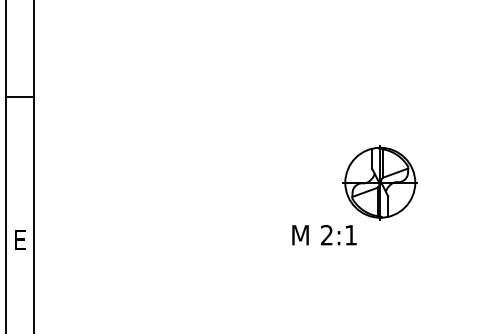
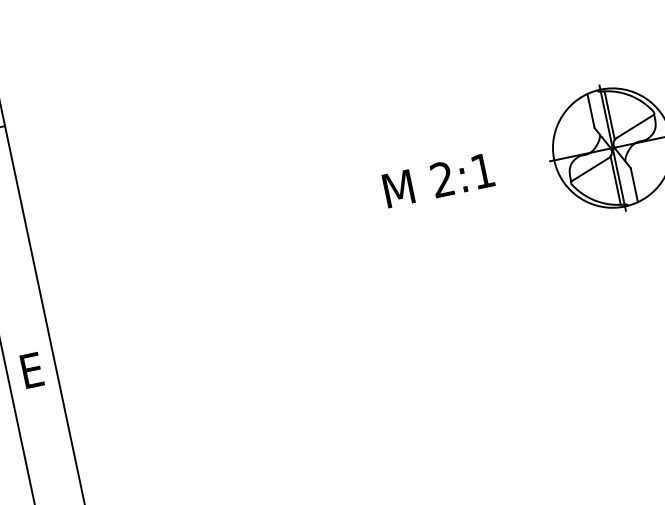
text: (324, 235) -> (438, 180), moved

